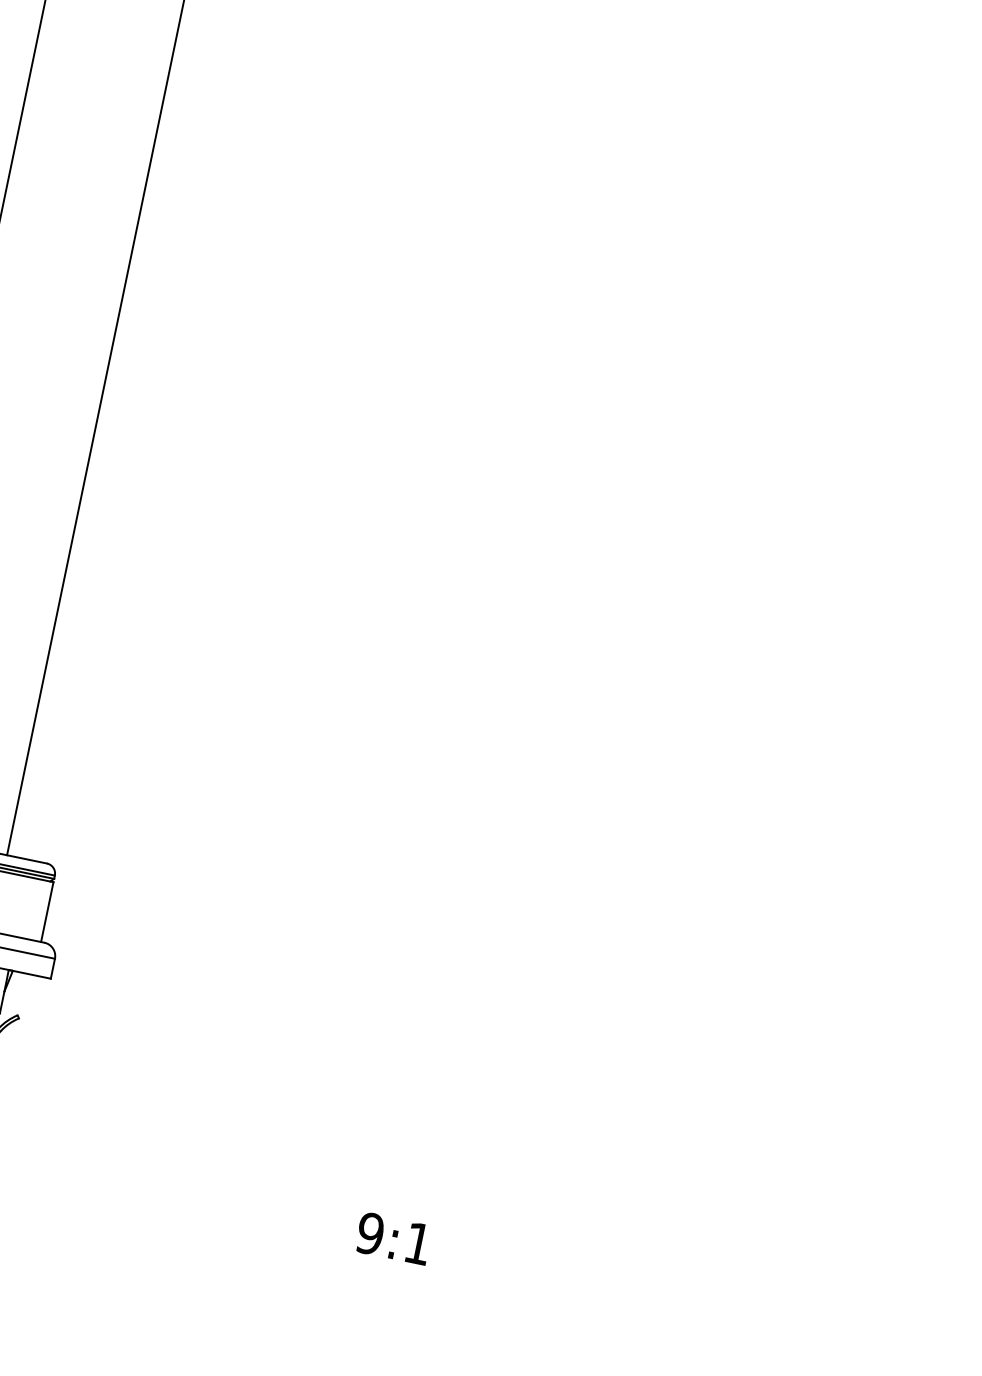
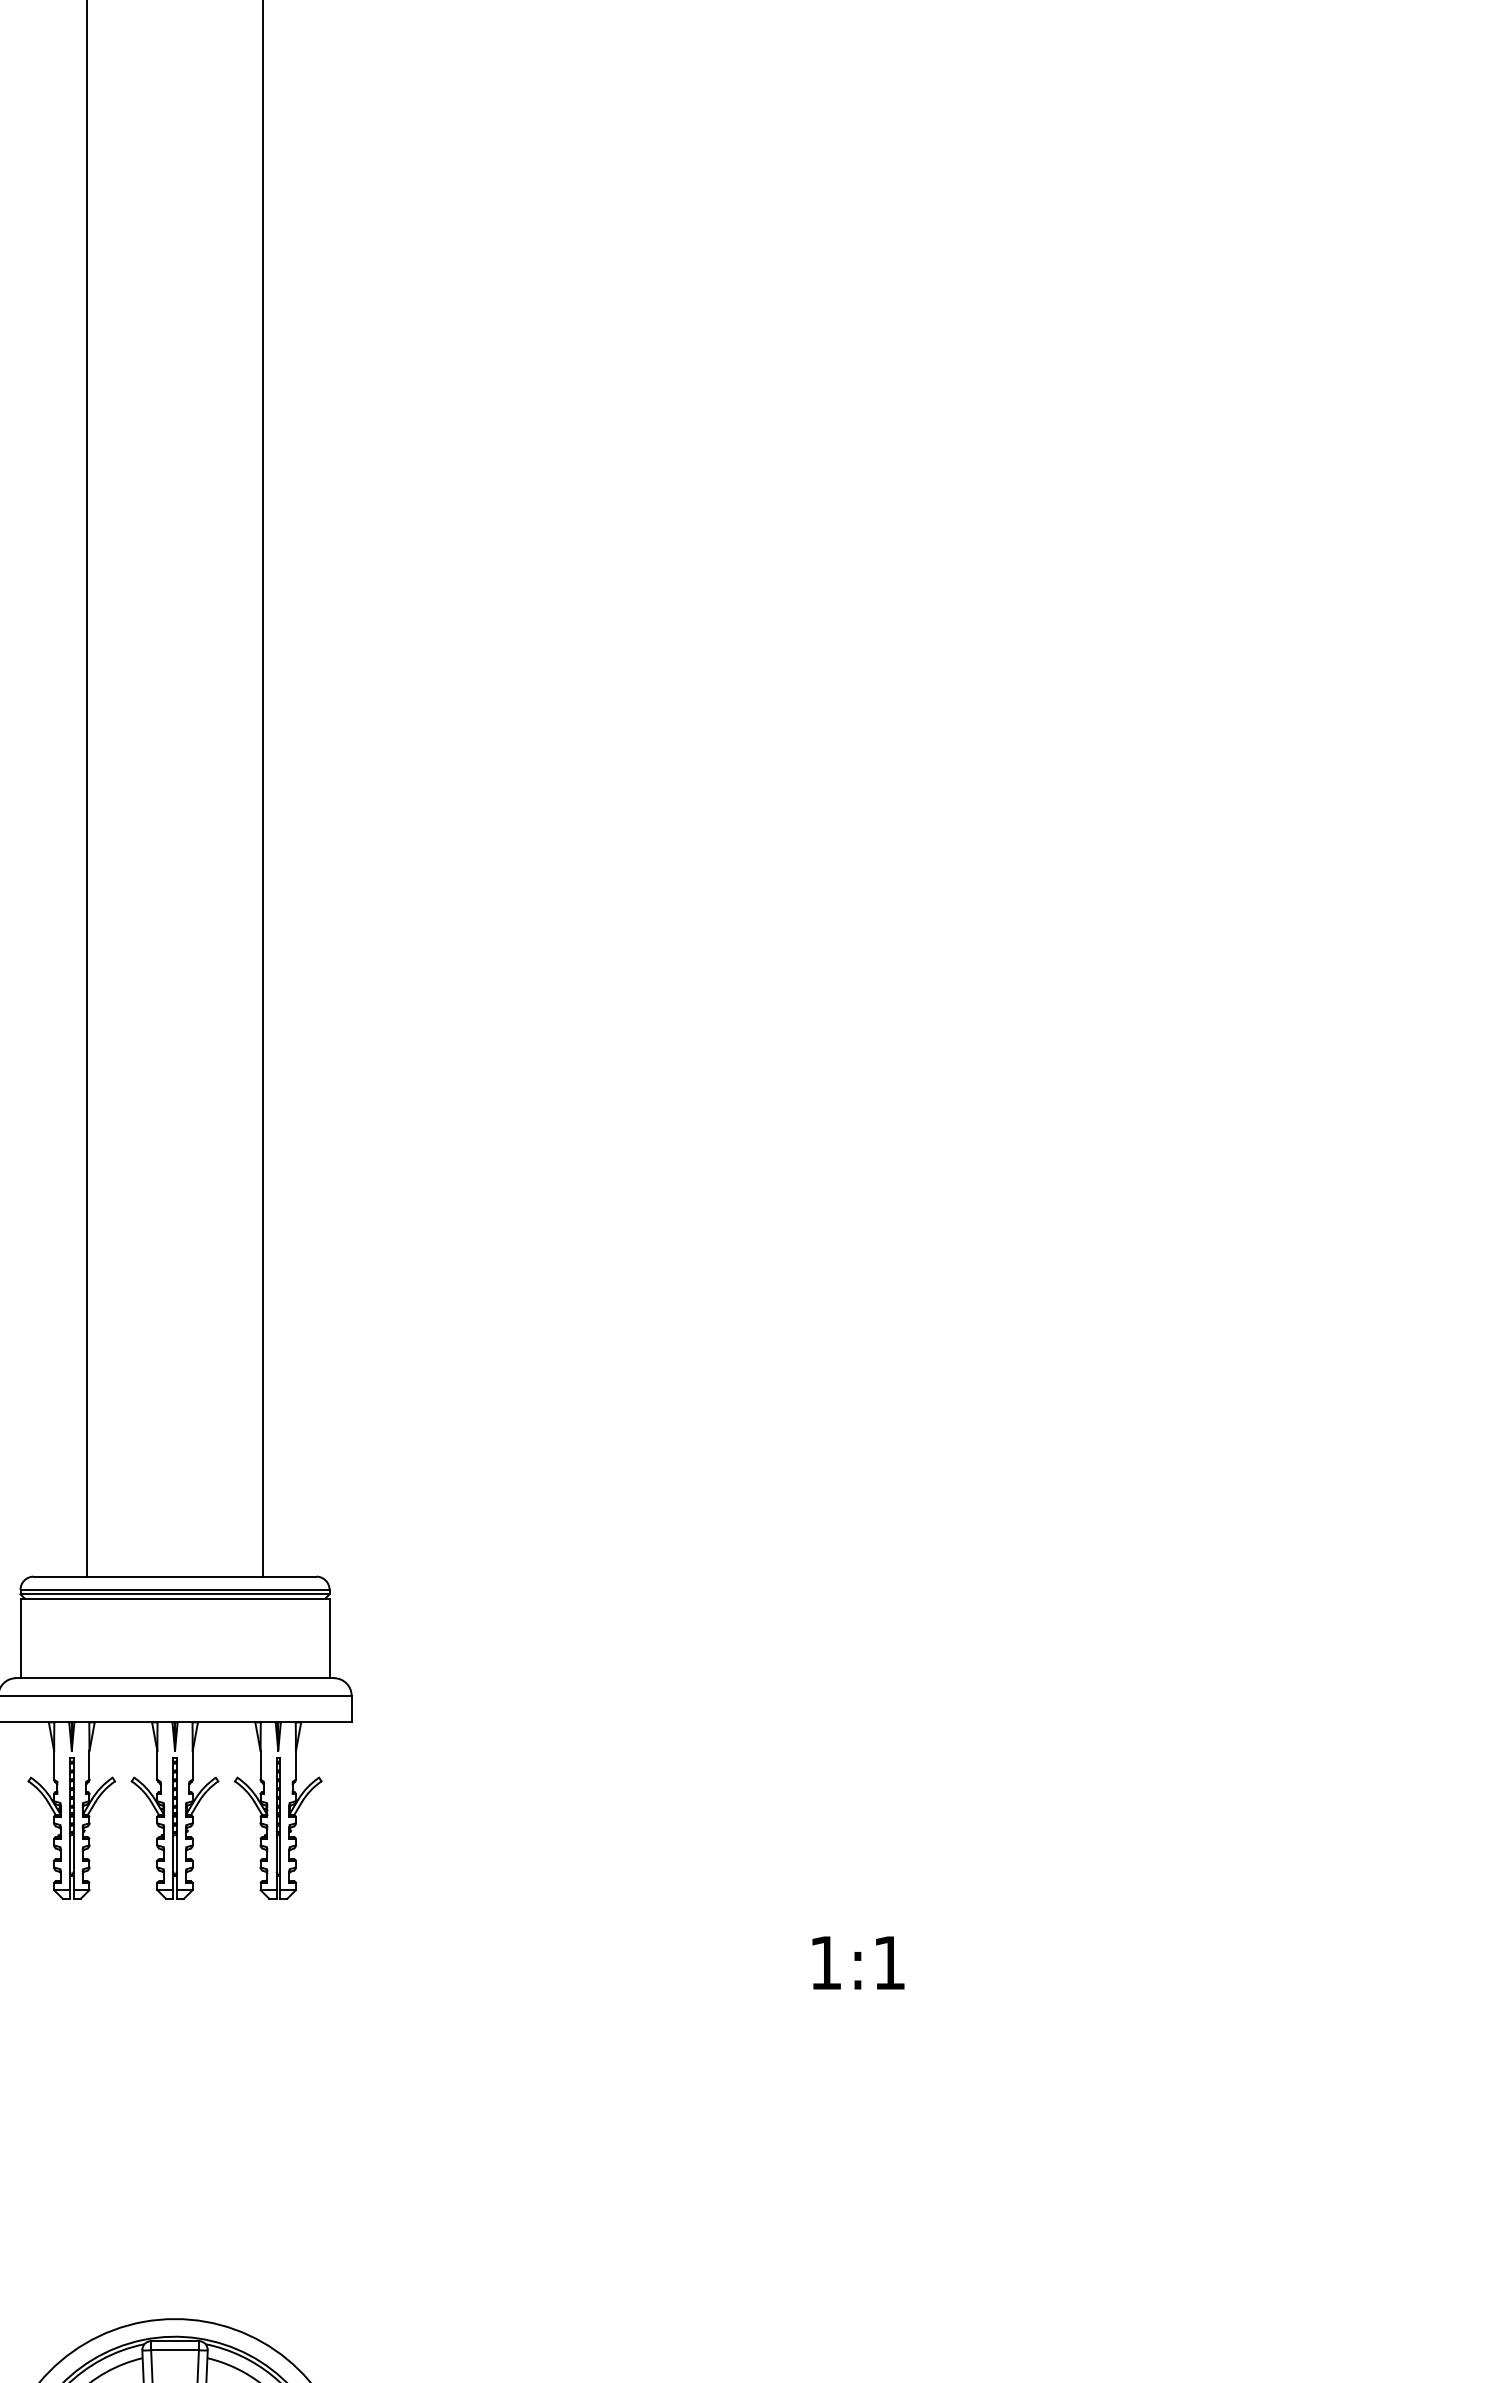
text: (370, 1233) -> (825, 1962), 9:1 -> 1:1

